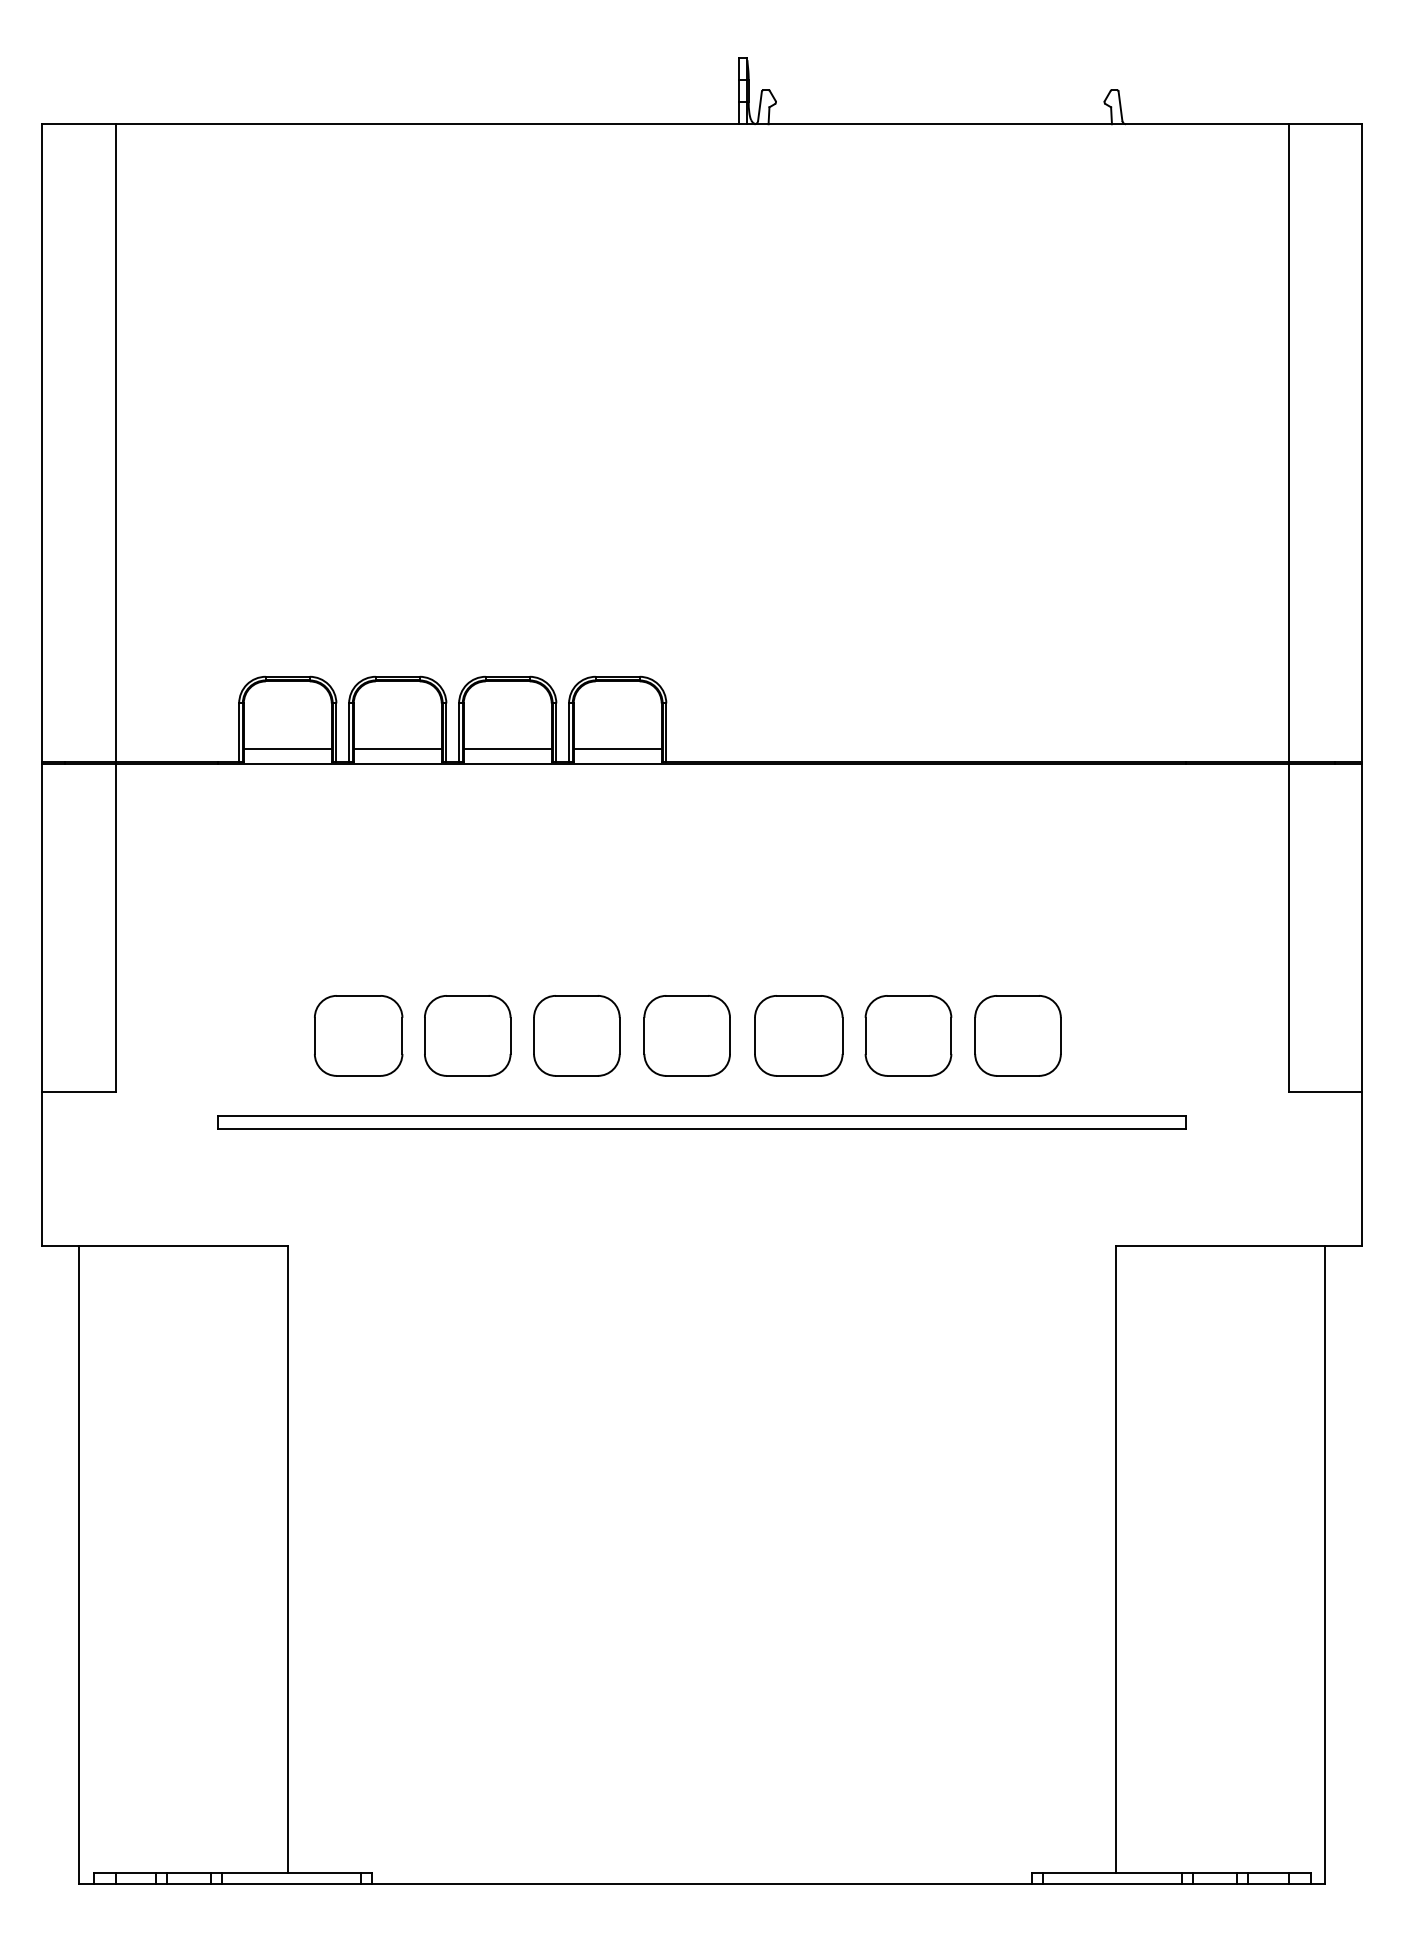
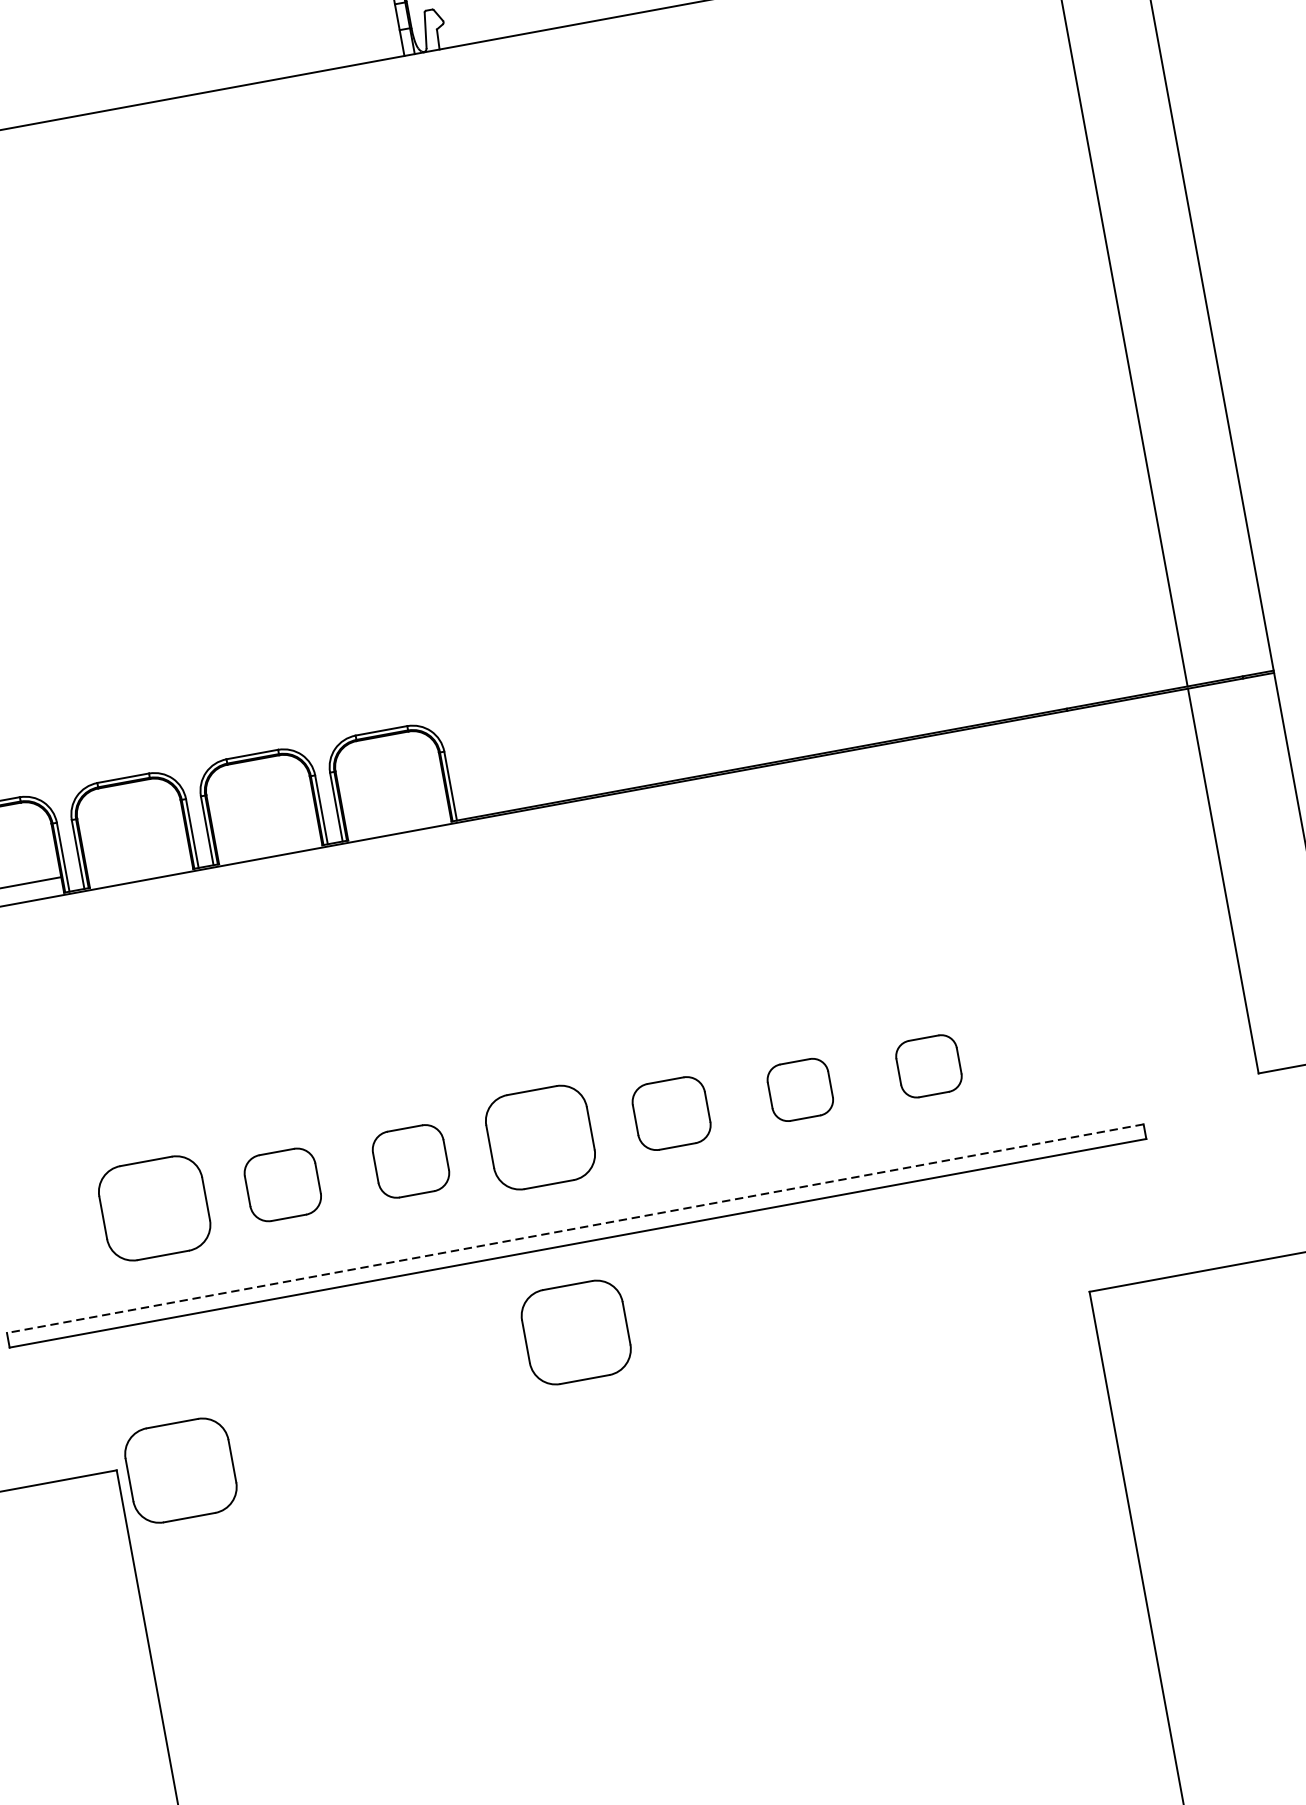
line: (397, 748) -> (138, 862), removed
line: (507, 748) -> (267, 838), removed
line: (617, 748) -> (396, 815), removed
part: (467, 1035) -> (282, 1184), size x0.7
part: (576, 1035) -> (410, 1161), size x0.7
part: (798, 1035) -> (671, 1113), size x0.7
part: (908, 1035) -> (800, 1089), size x0.6
part: (1017, 1035) -> (928, 1065), size x0.6
line: (702, 1116) -> (575, 1228), solid -> dashed
part: (686, 1201) -> (575, 1332), added
part: (340, 1255) -> (180, 1470), added

